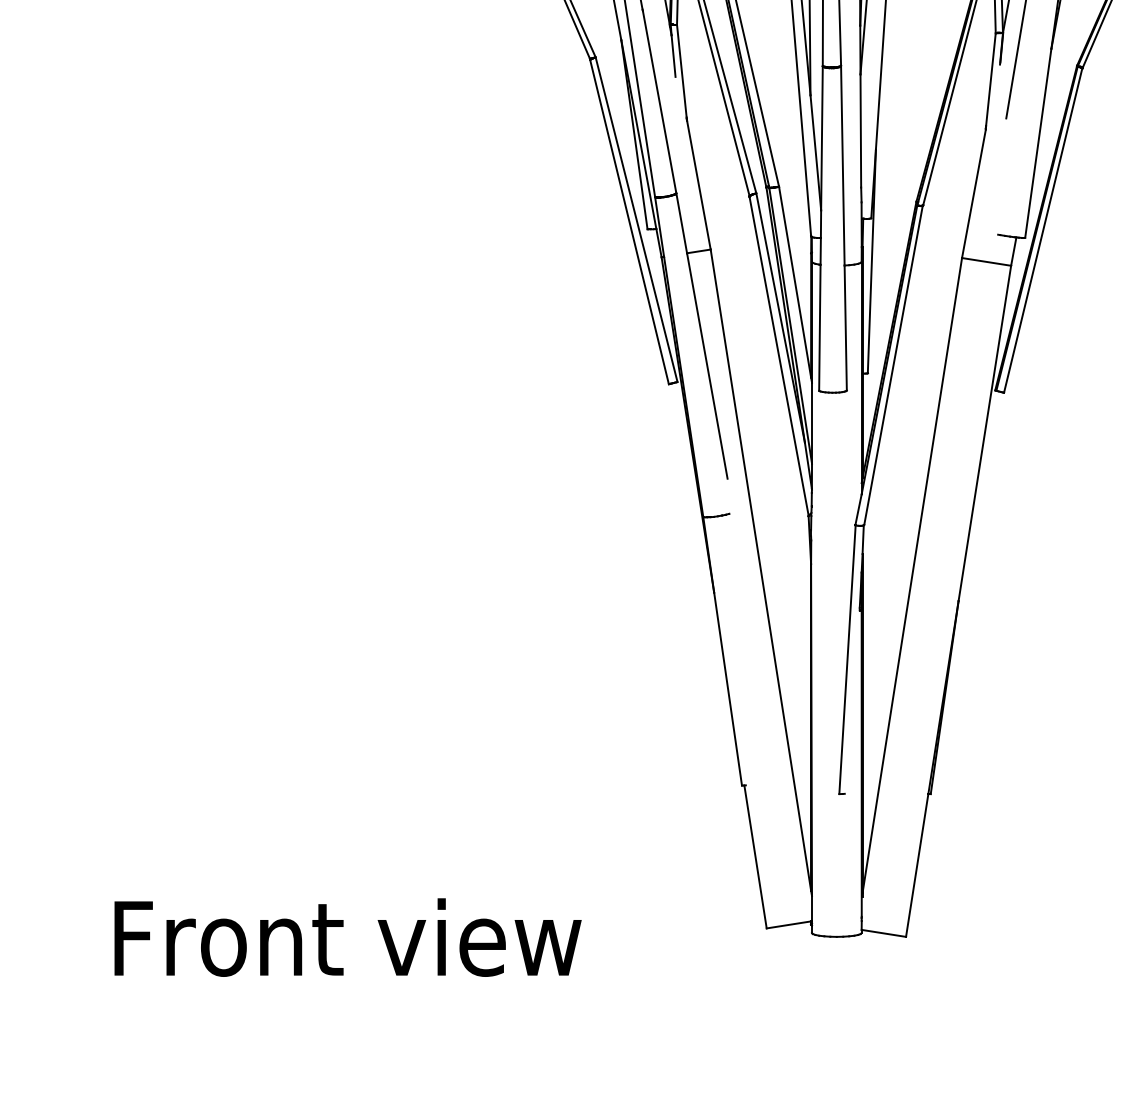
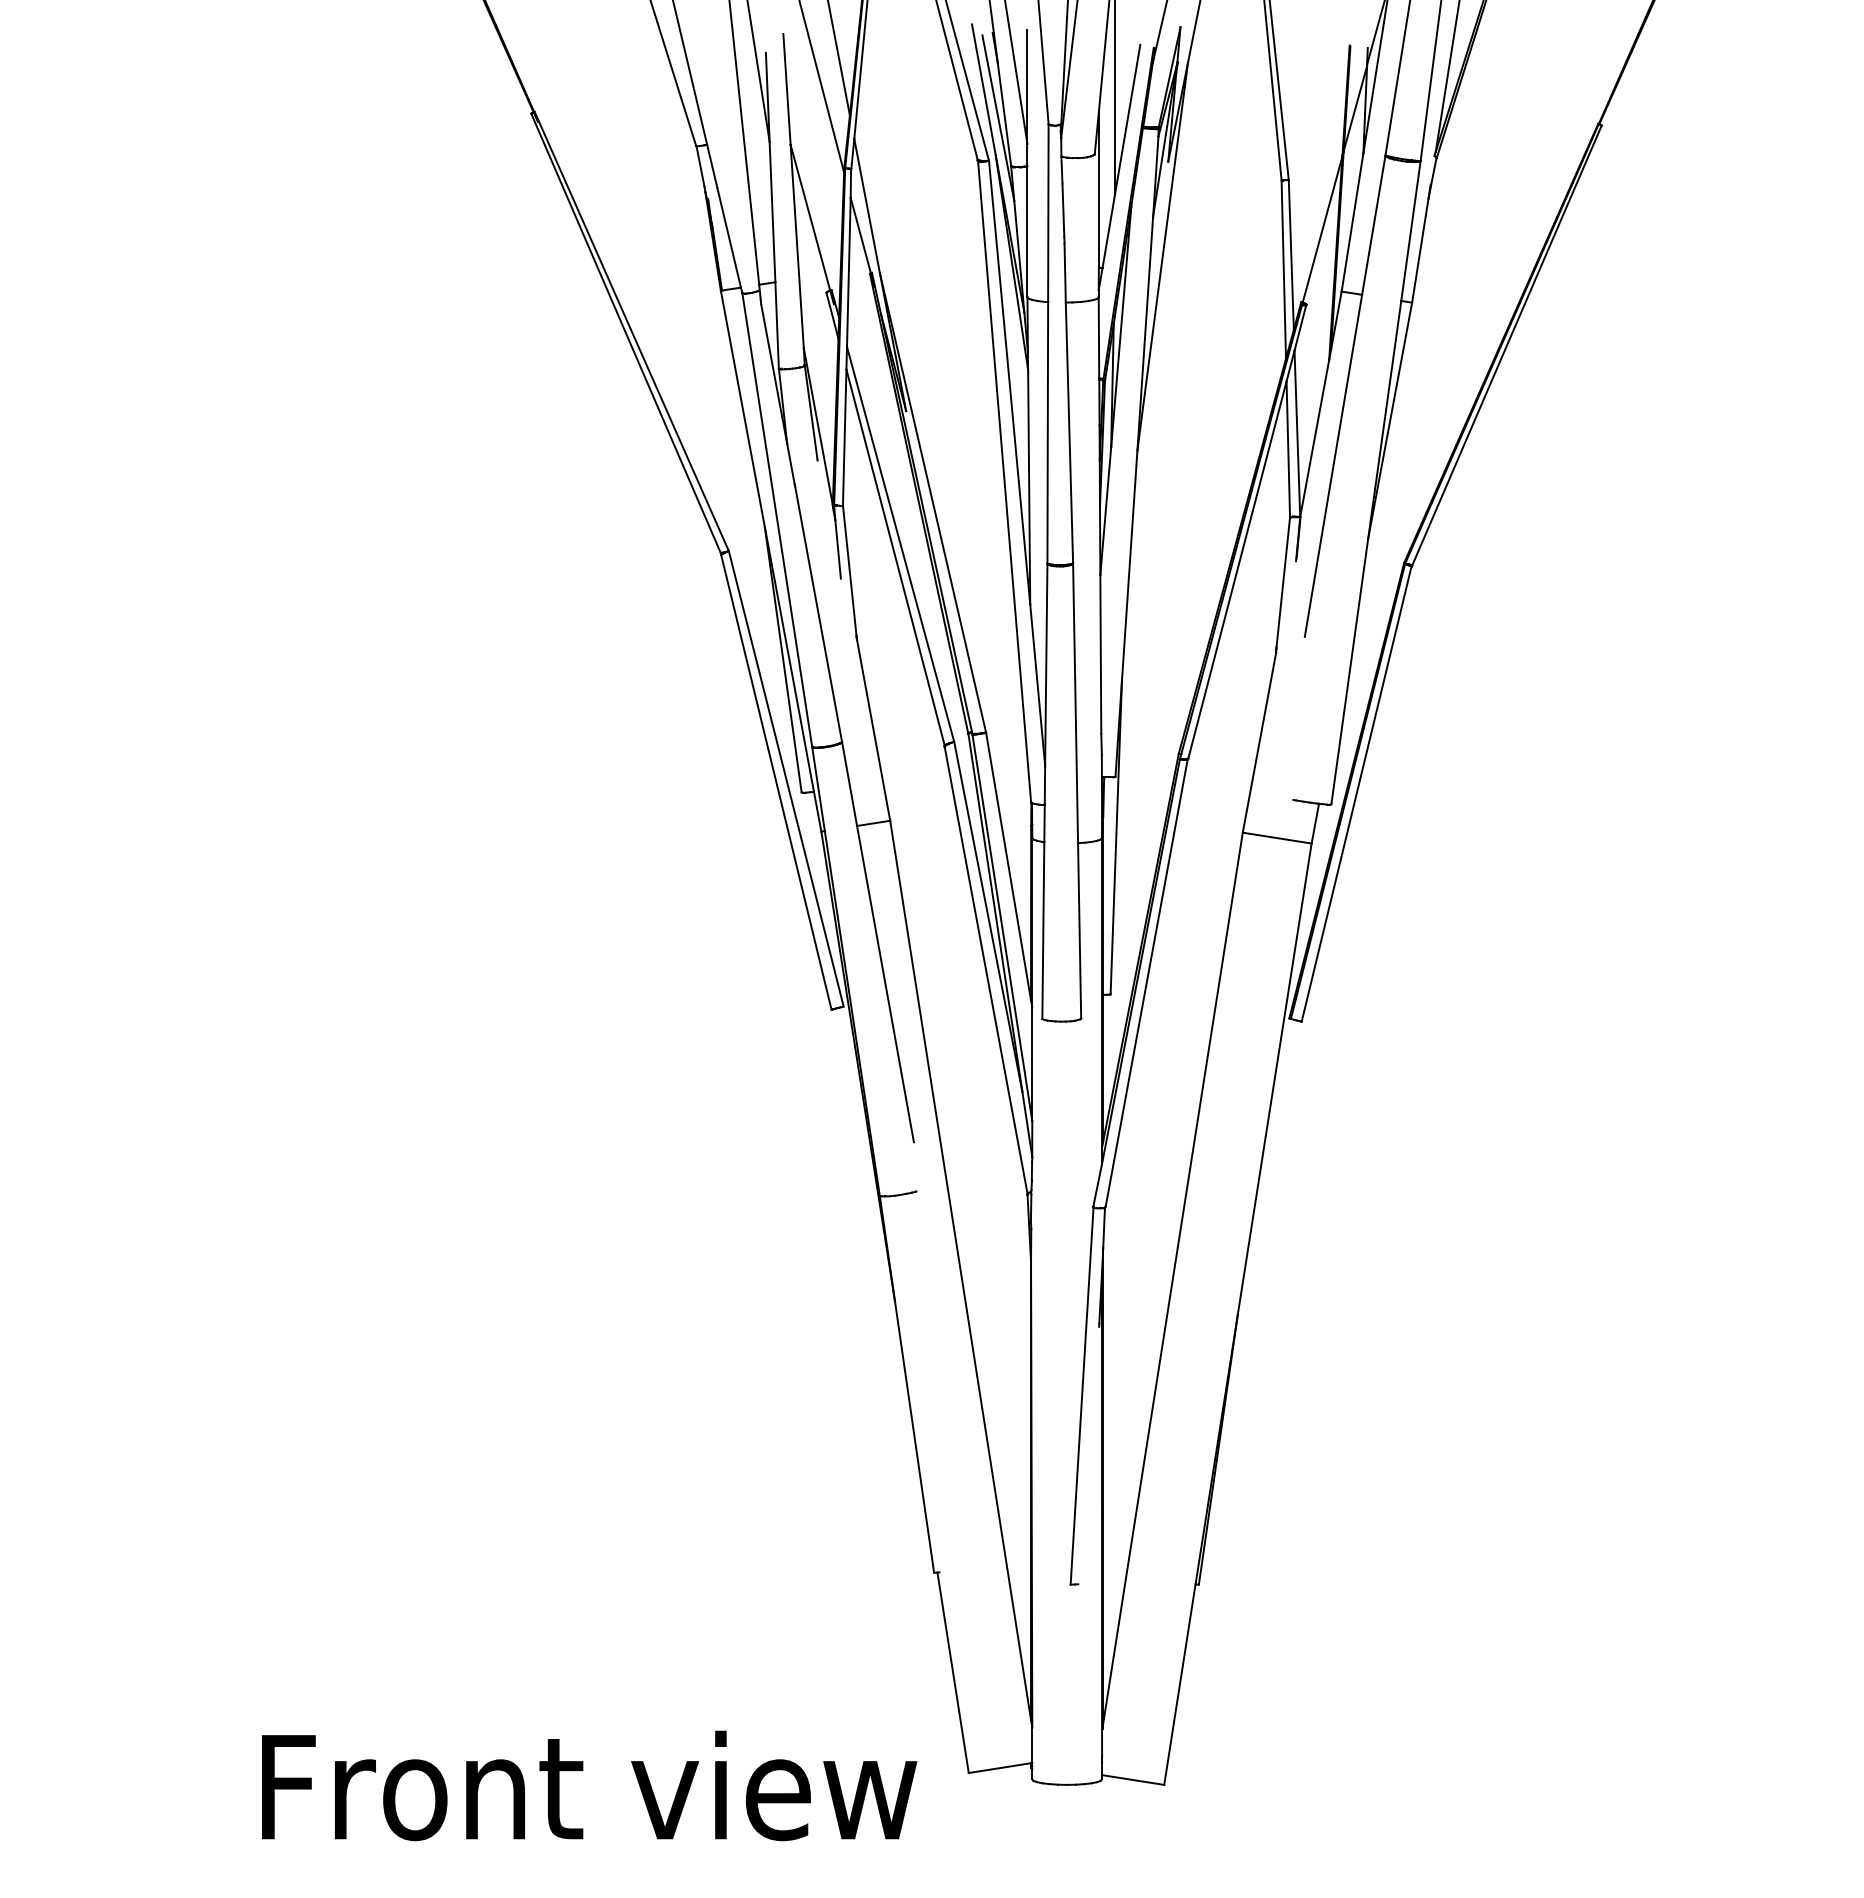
text: (348, 937) -> (589, 1785), moved

